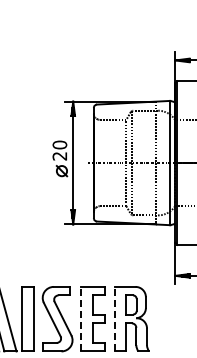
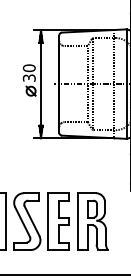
text: (60, 156) -> (29, 78), 20 -> 30
line: (81, 318) -> (48, 221), dashed -> solid
line: (115, 318) -> (78, 221), dashed -> solid

